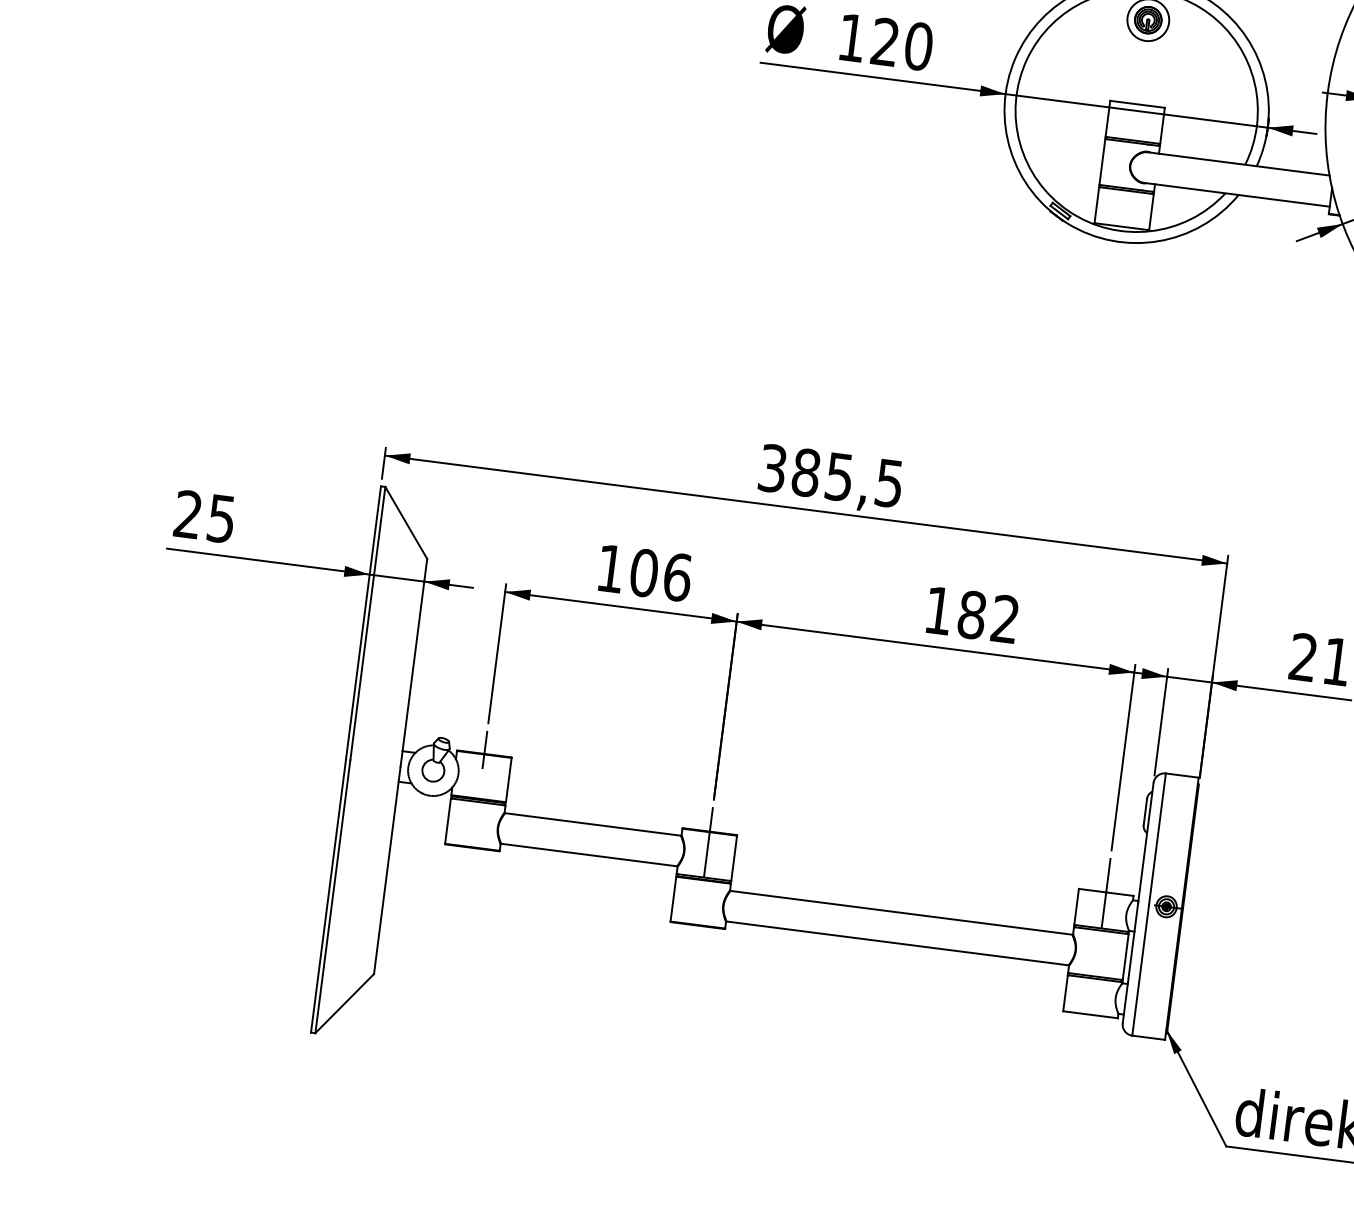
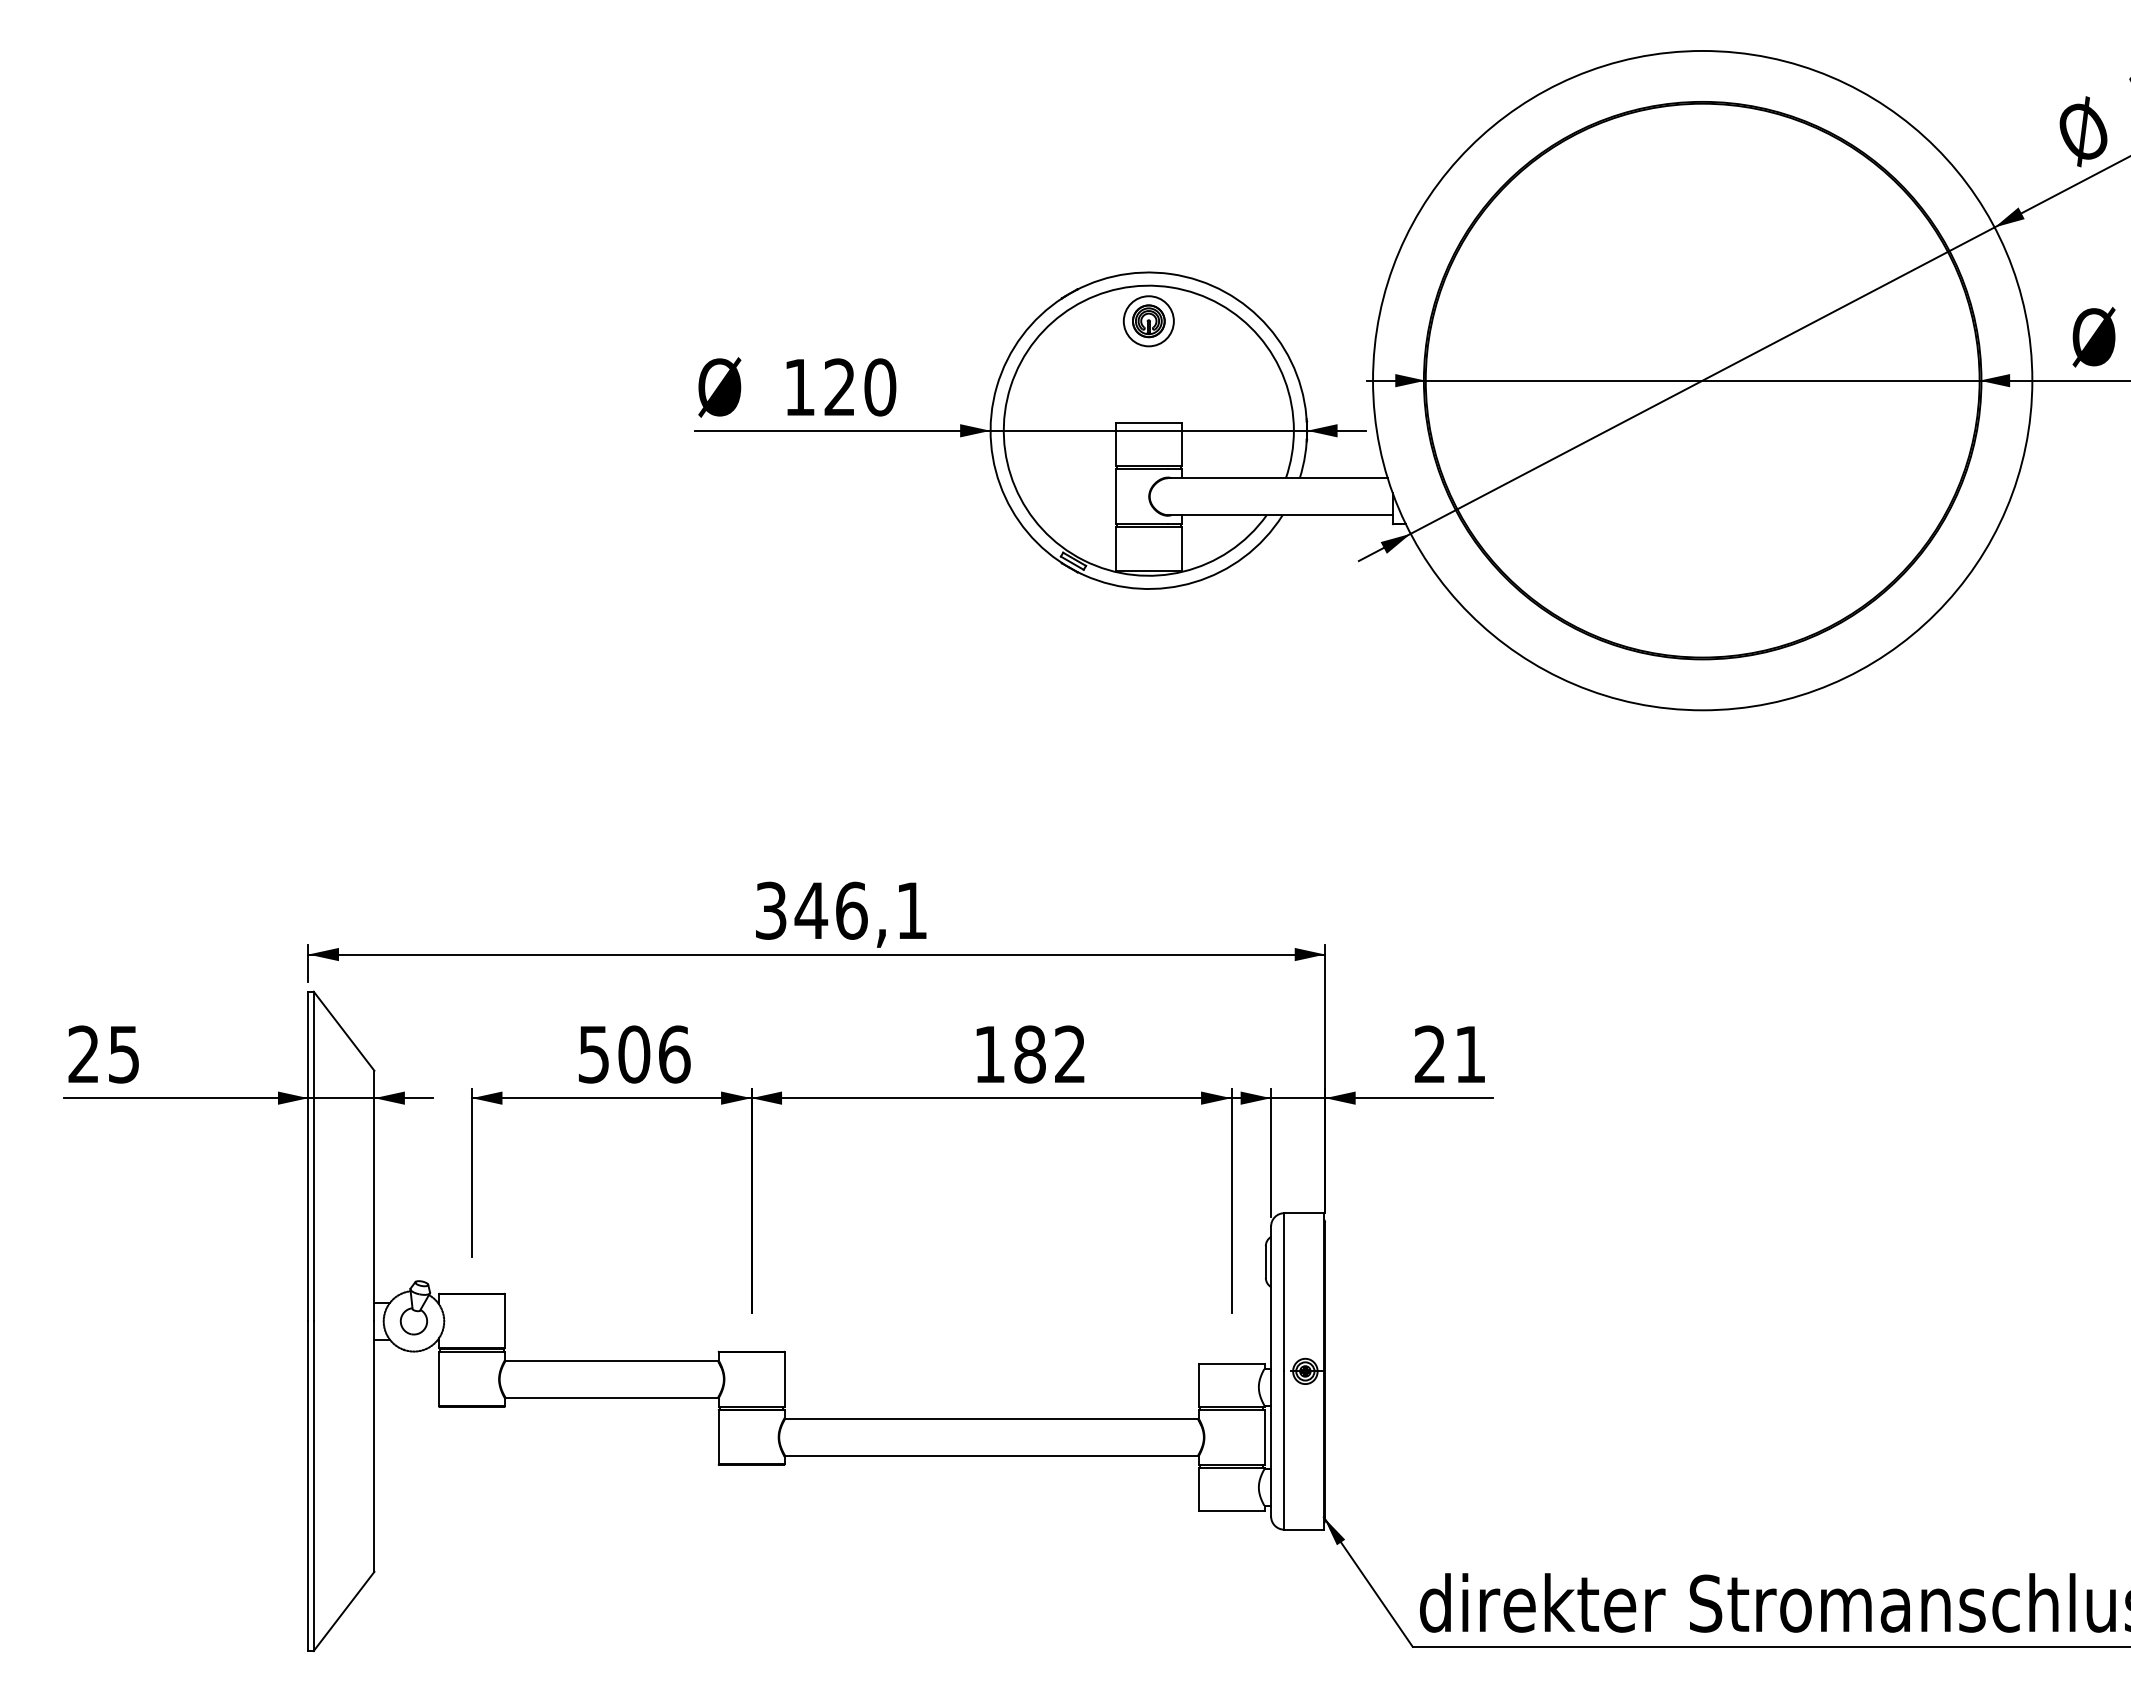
text: (846, 477) -> (860, 910), 385,5 -> 346,1
text: (610, 568) -> (593, 1054), 106 -> 506
line: (485, 749) -> (472, 1288), removed
line: (708, 842) -> (751, 1364), removed
line: (1106, 893) -> (1231, 1364), removed

